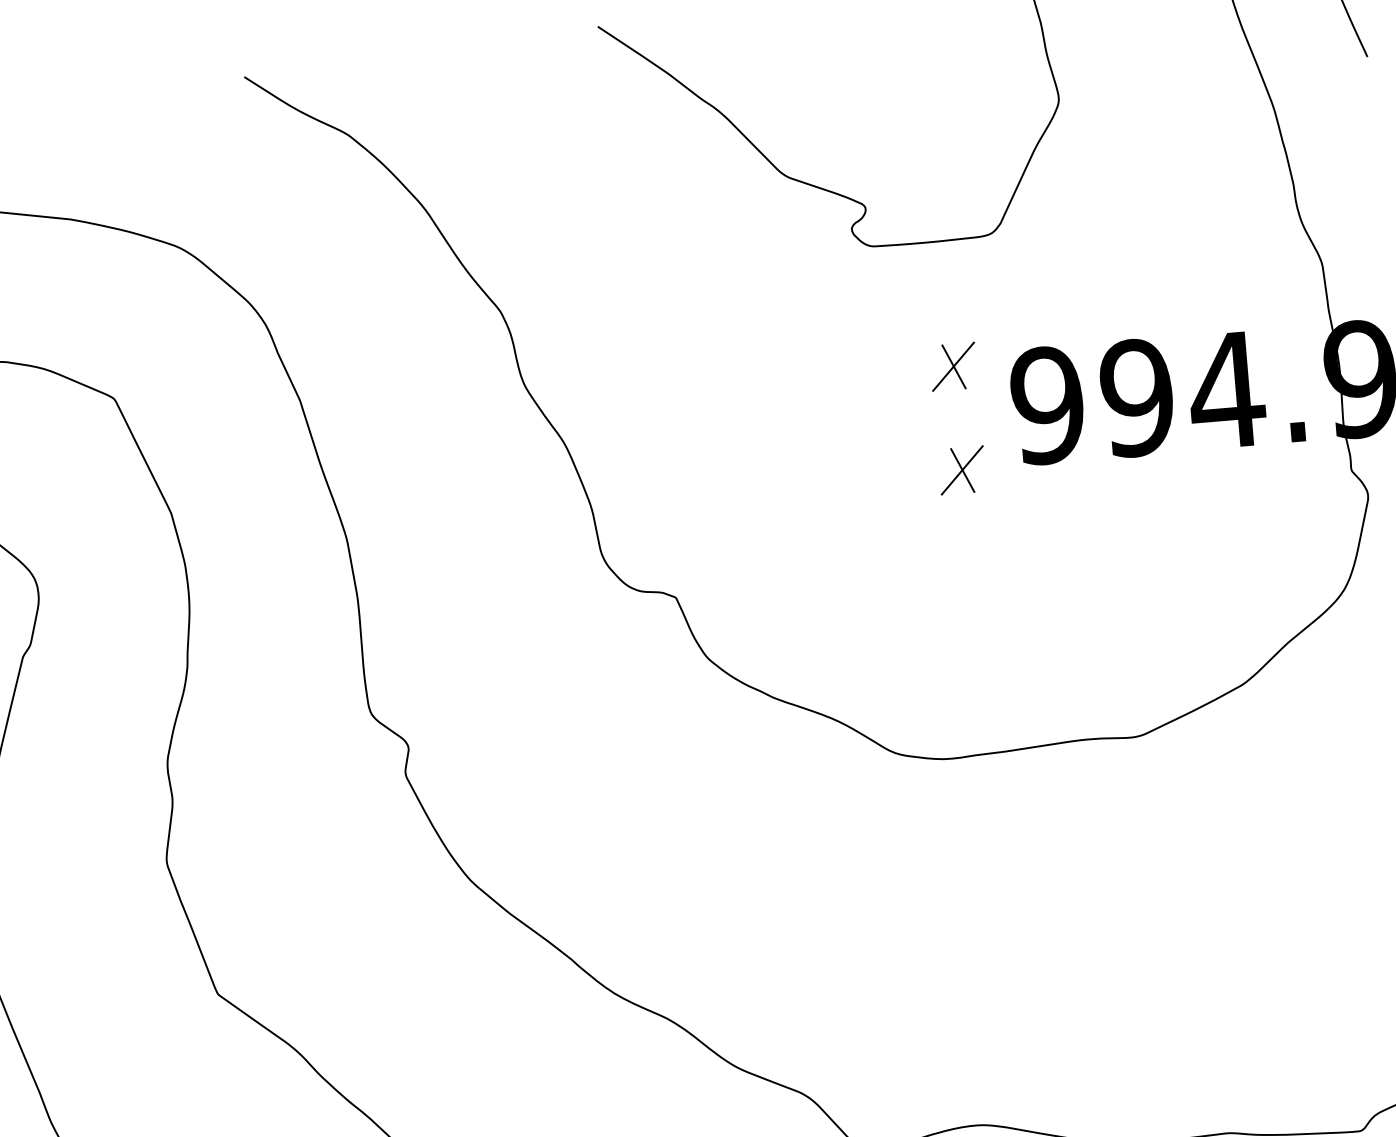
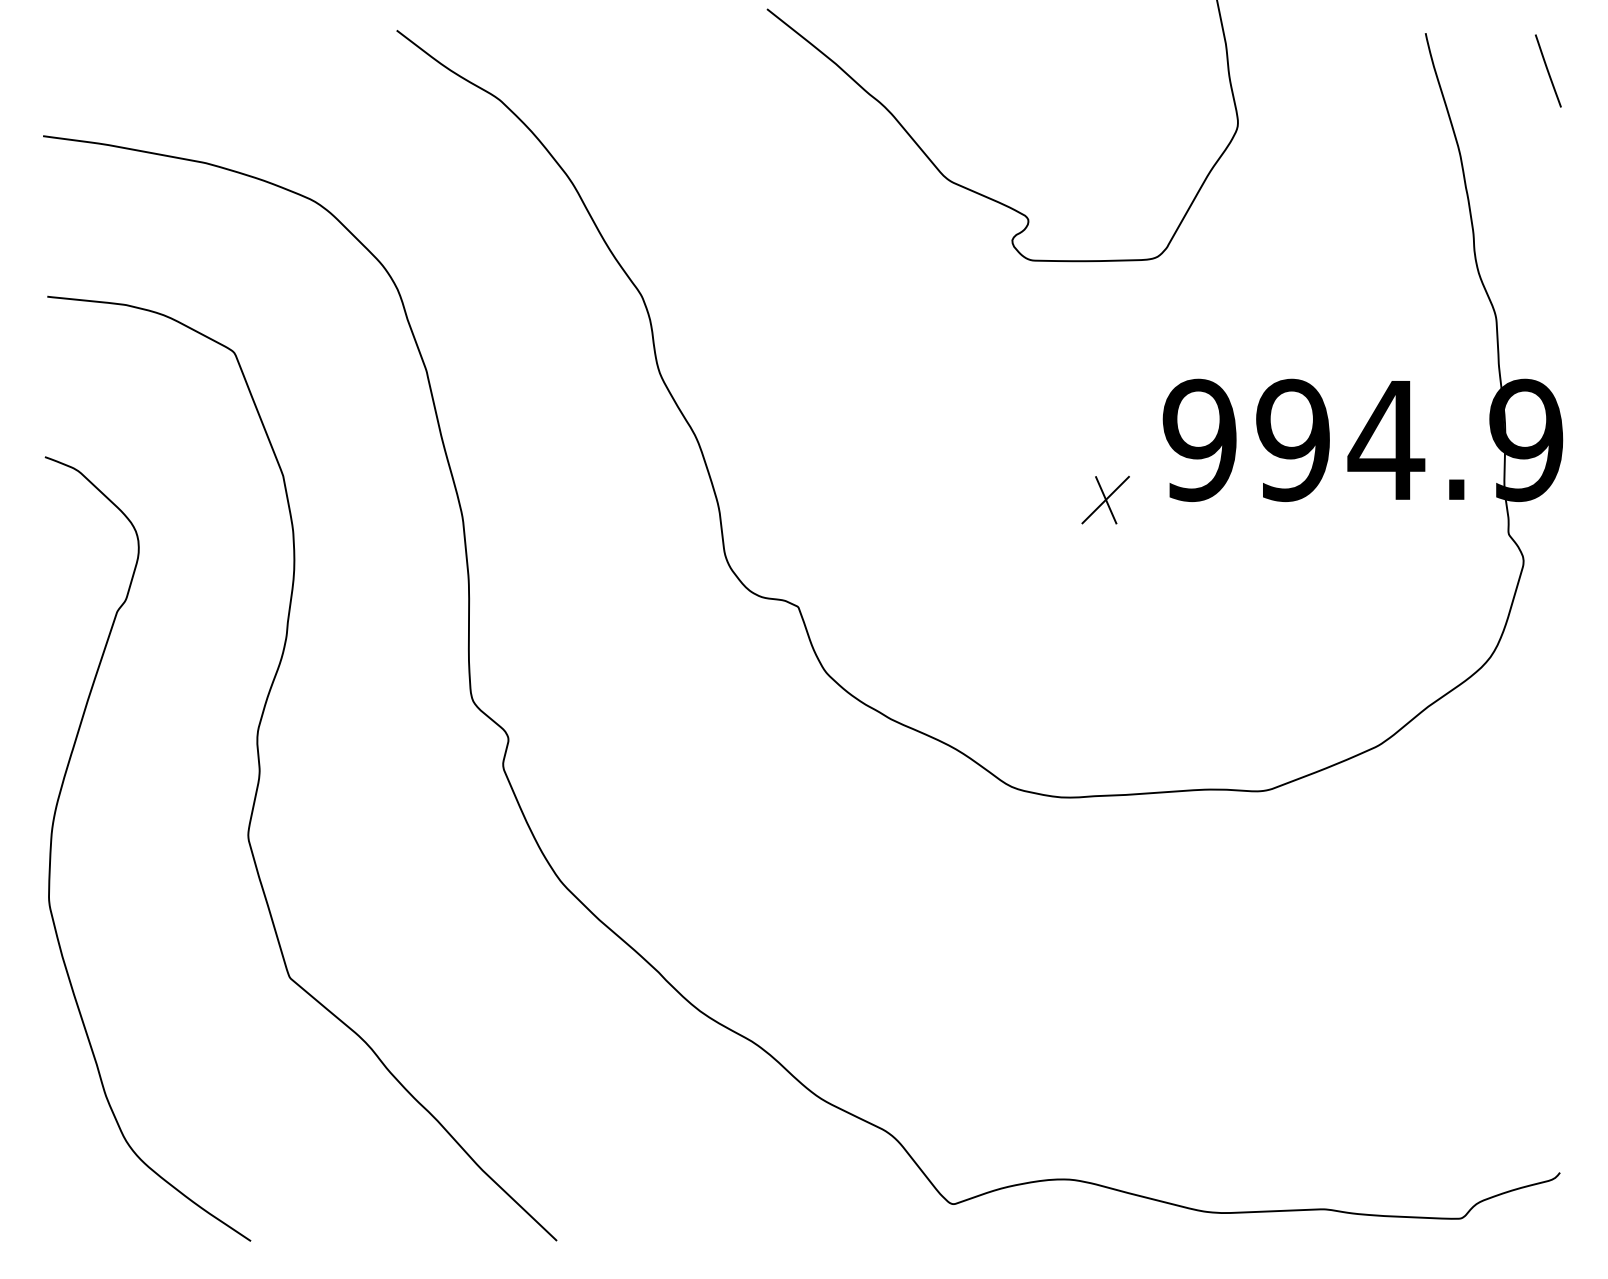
part: (953, 367) -> (1105, 392), removed

